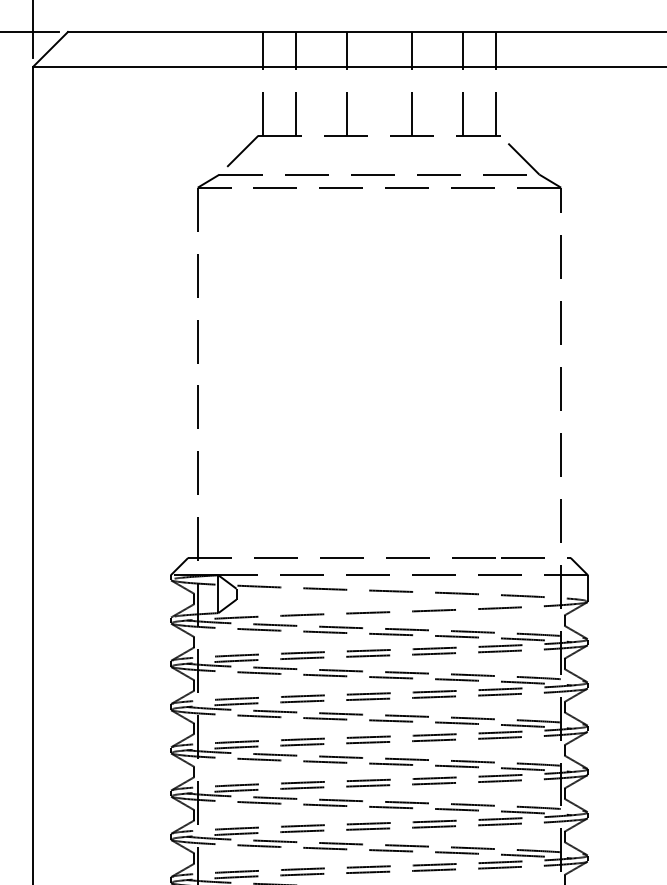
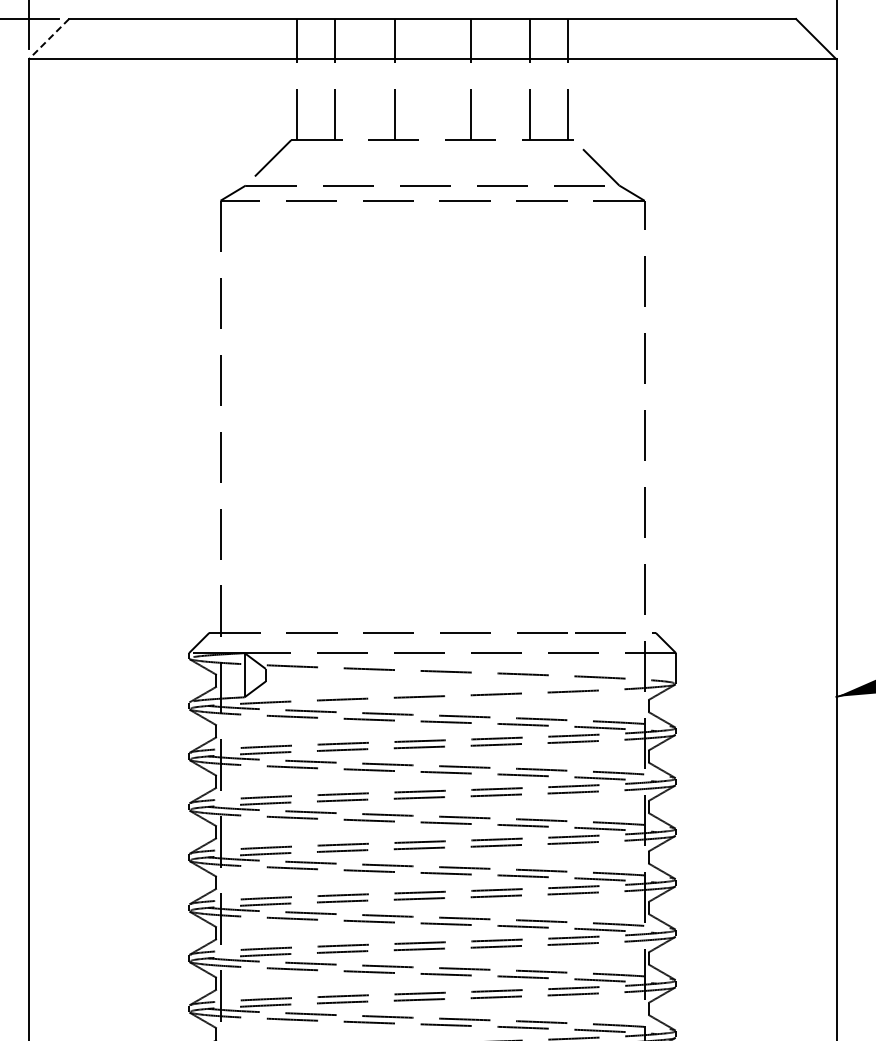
line: (50, 49) -> (48, 39), solid -> dashed

